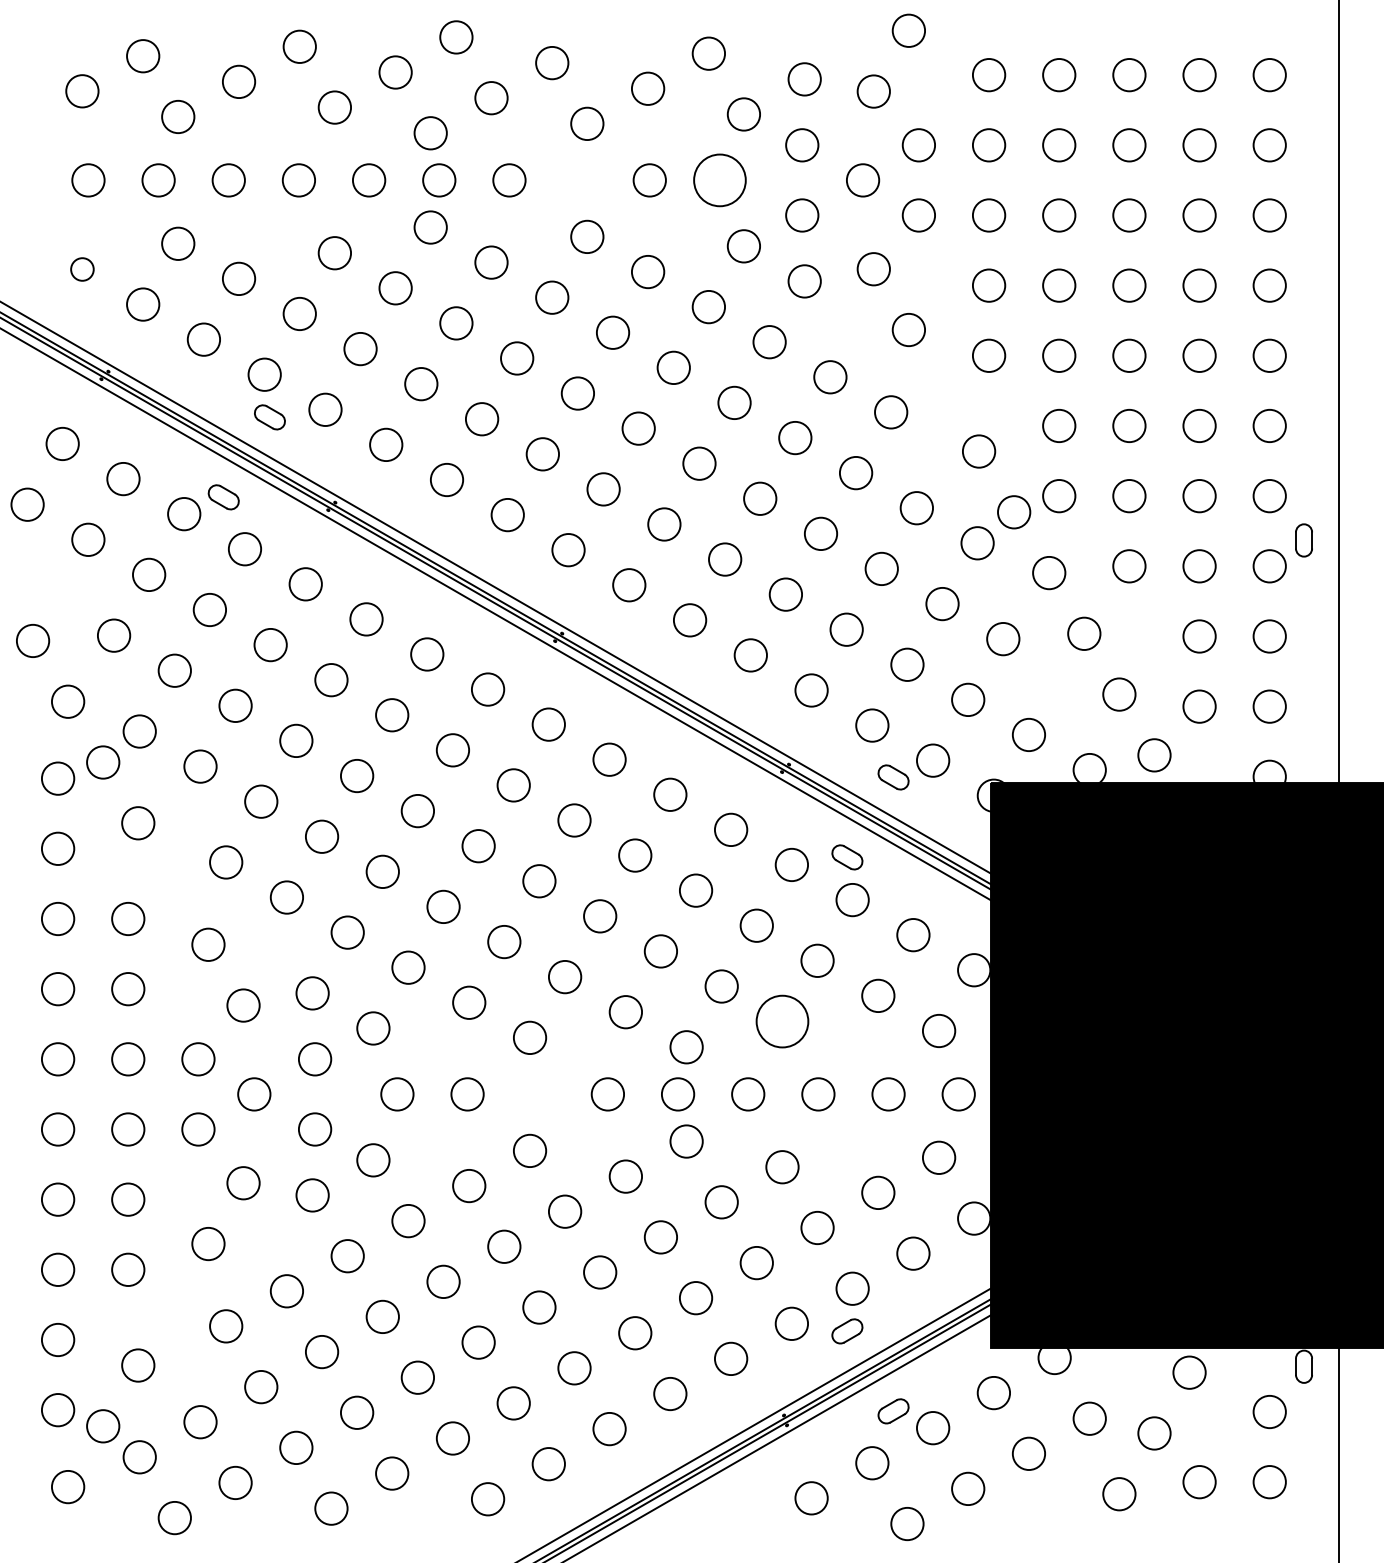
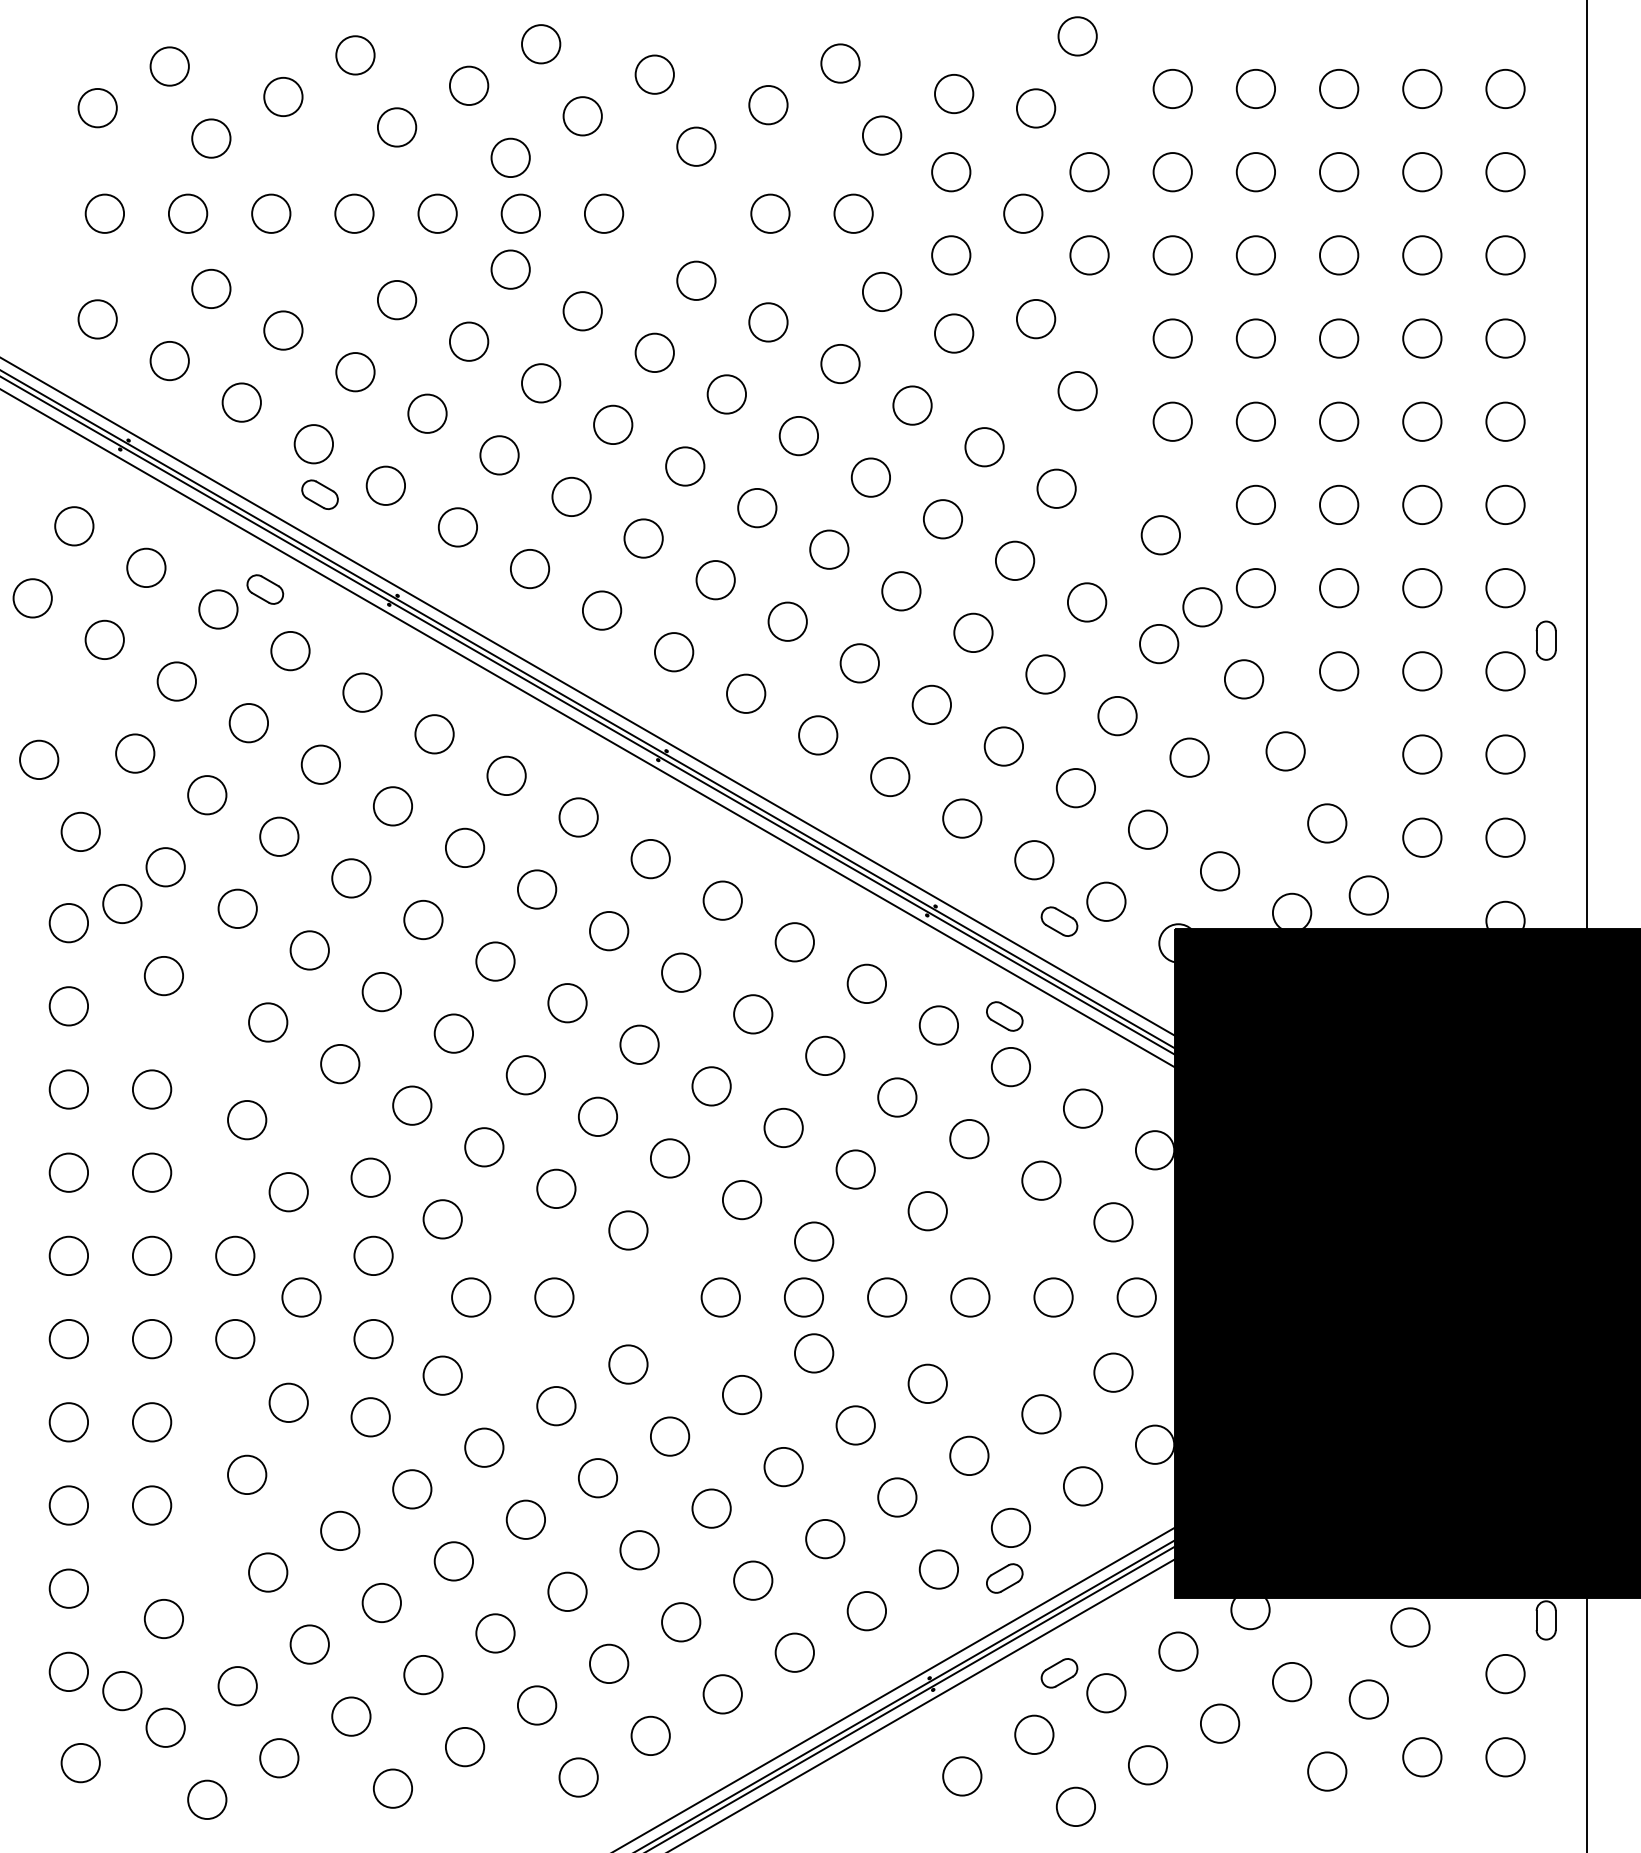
circle: (719, 180) -> (853, 213), size x0.62
circle: (82, 269) -> (97, 319), size x1.43
circle: (782, 1021) -> (927, 1211), size x0.62

